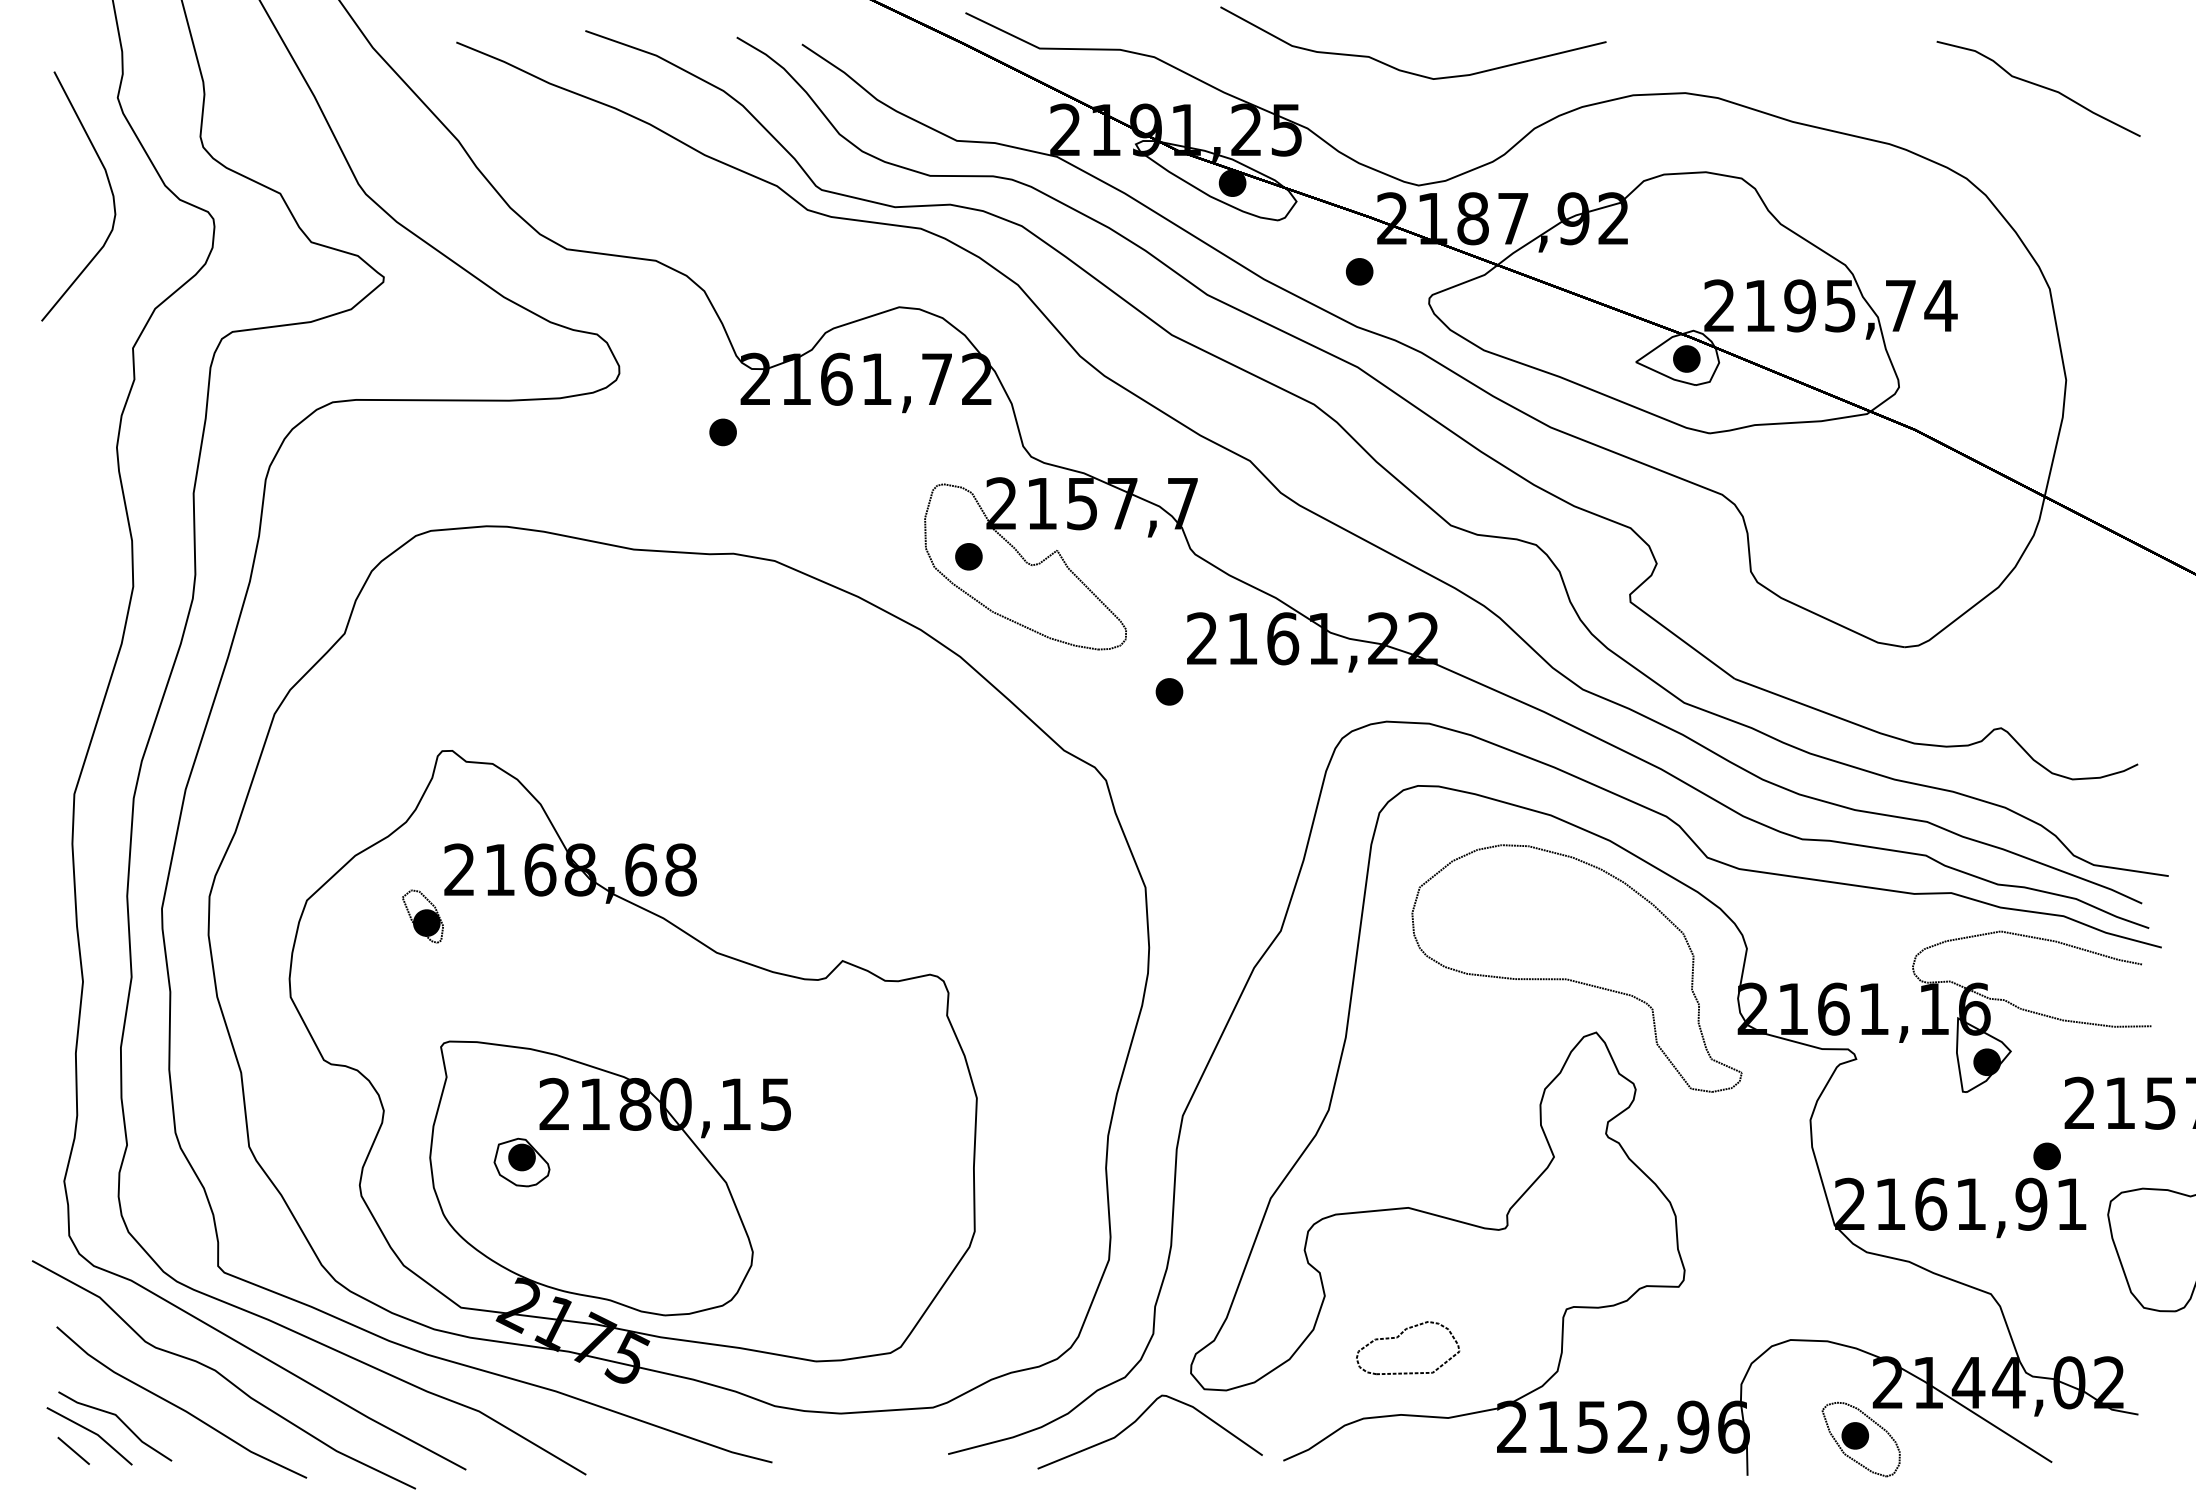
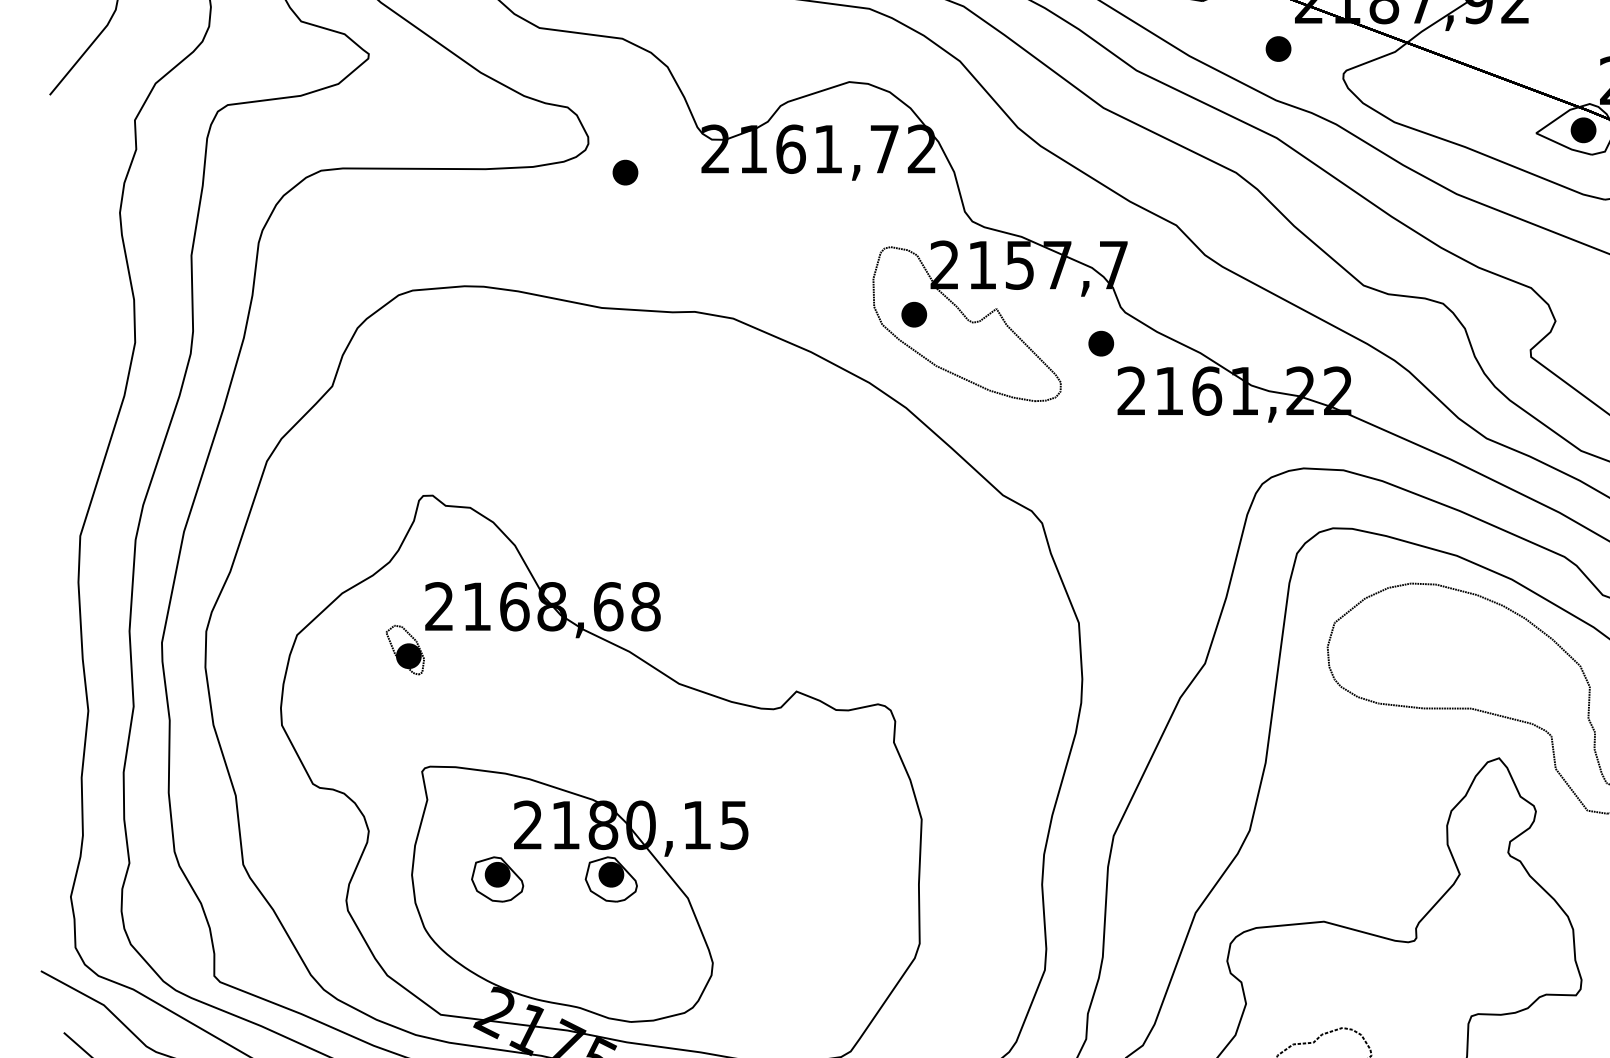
part: (722, 432) -> (624, 172), moved
part: (1169, 691) -> (1101, 343), moved
part: (643, 1162) -> (610, 879), added

